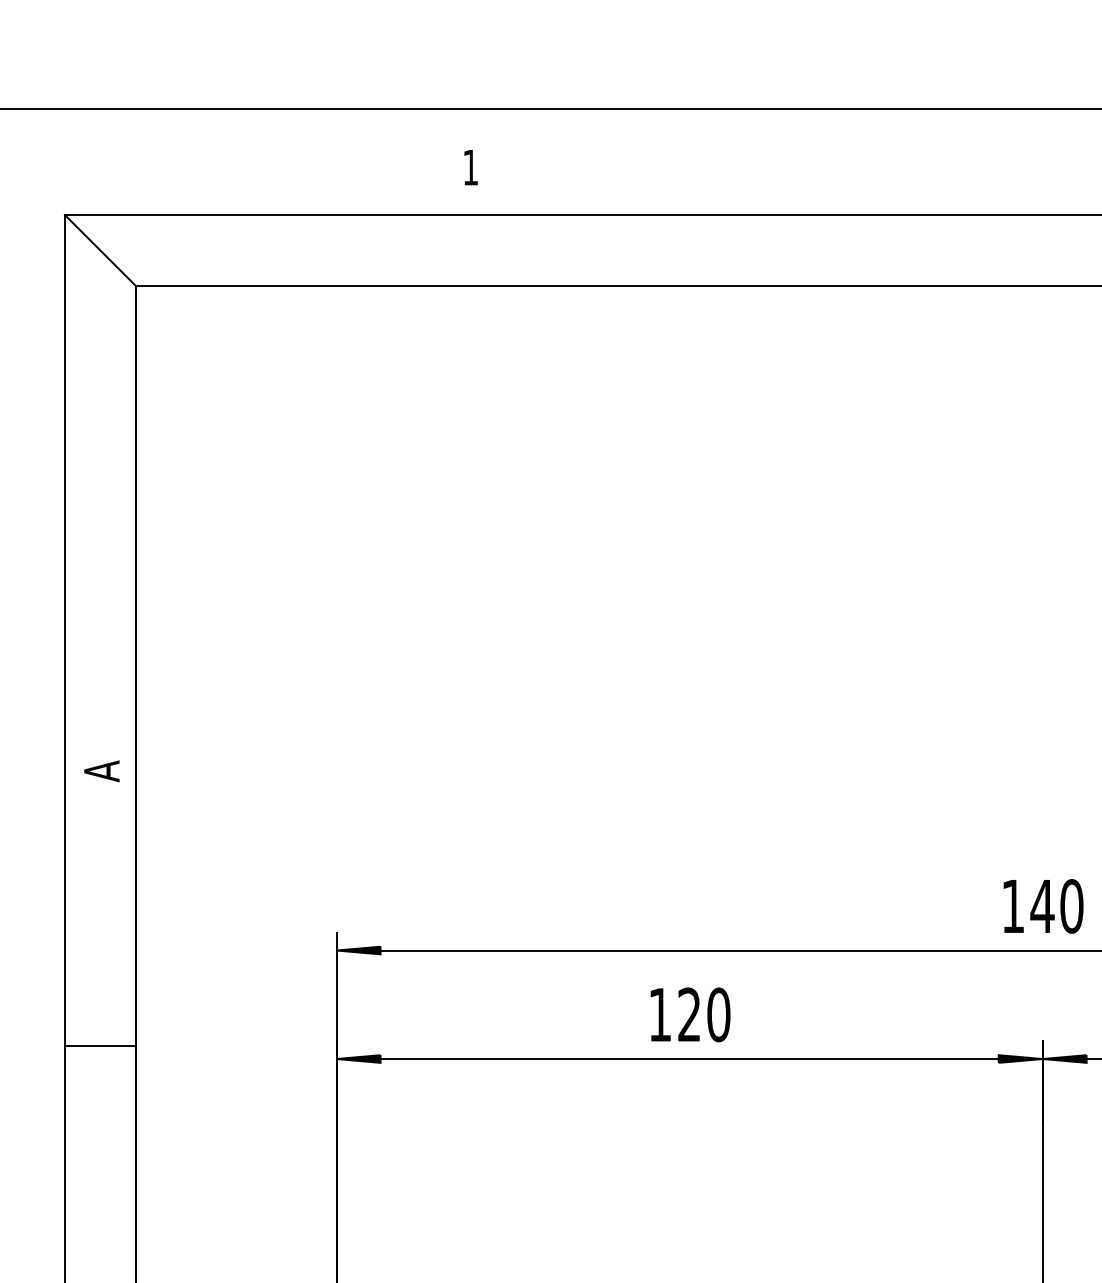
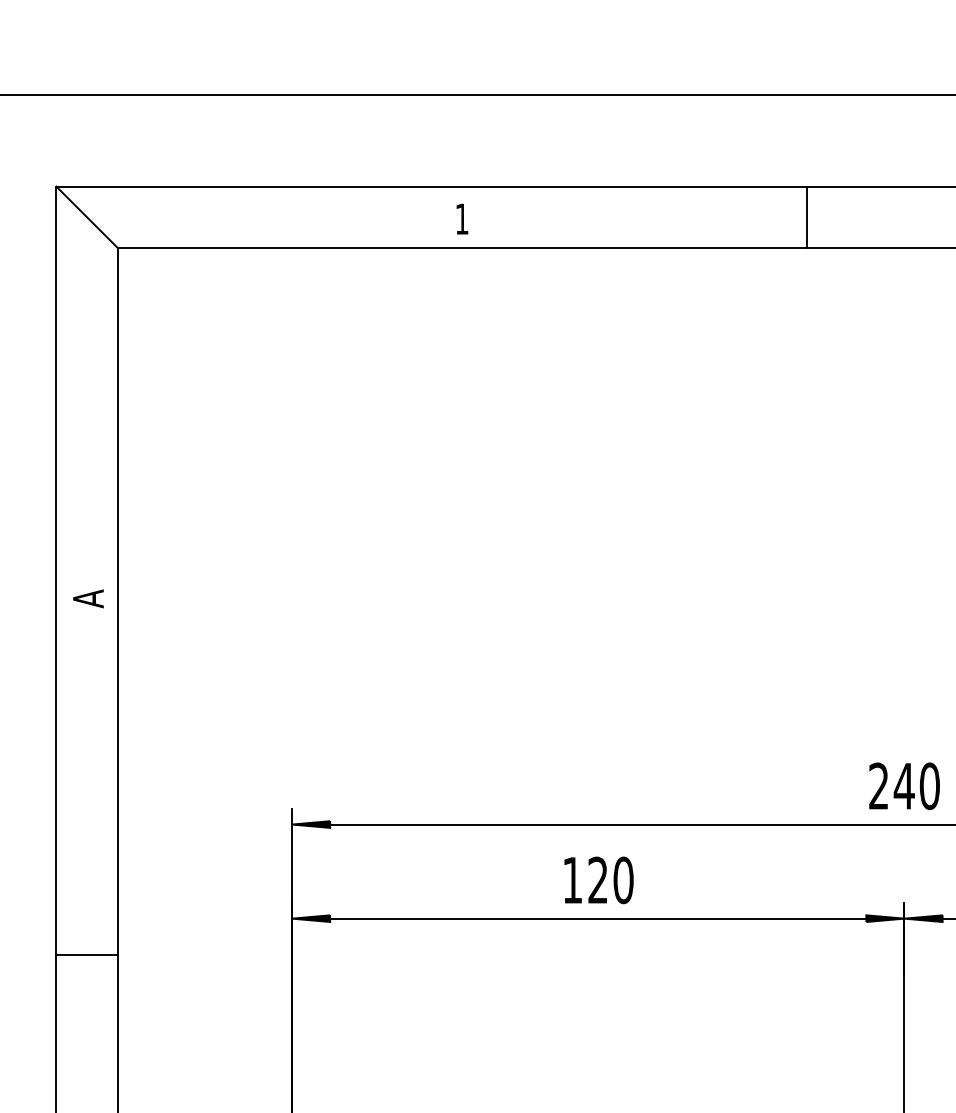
text: (470, 167) -> (461, 219), moved
line: (929, 250) -> (806, 217), added
text: (101, 771) -> (88, 599), moved
text: (1012, 905) -> (878, 785), 140 -> 240
line: (100, 1045) -> (87, 954), moved

